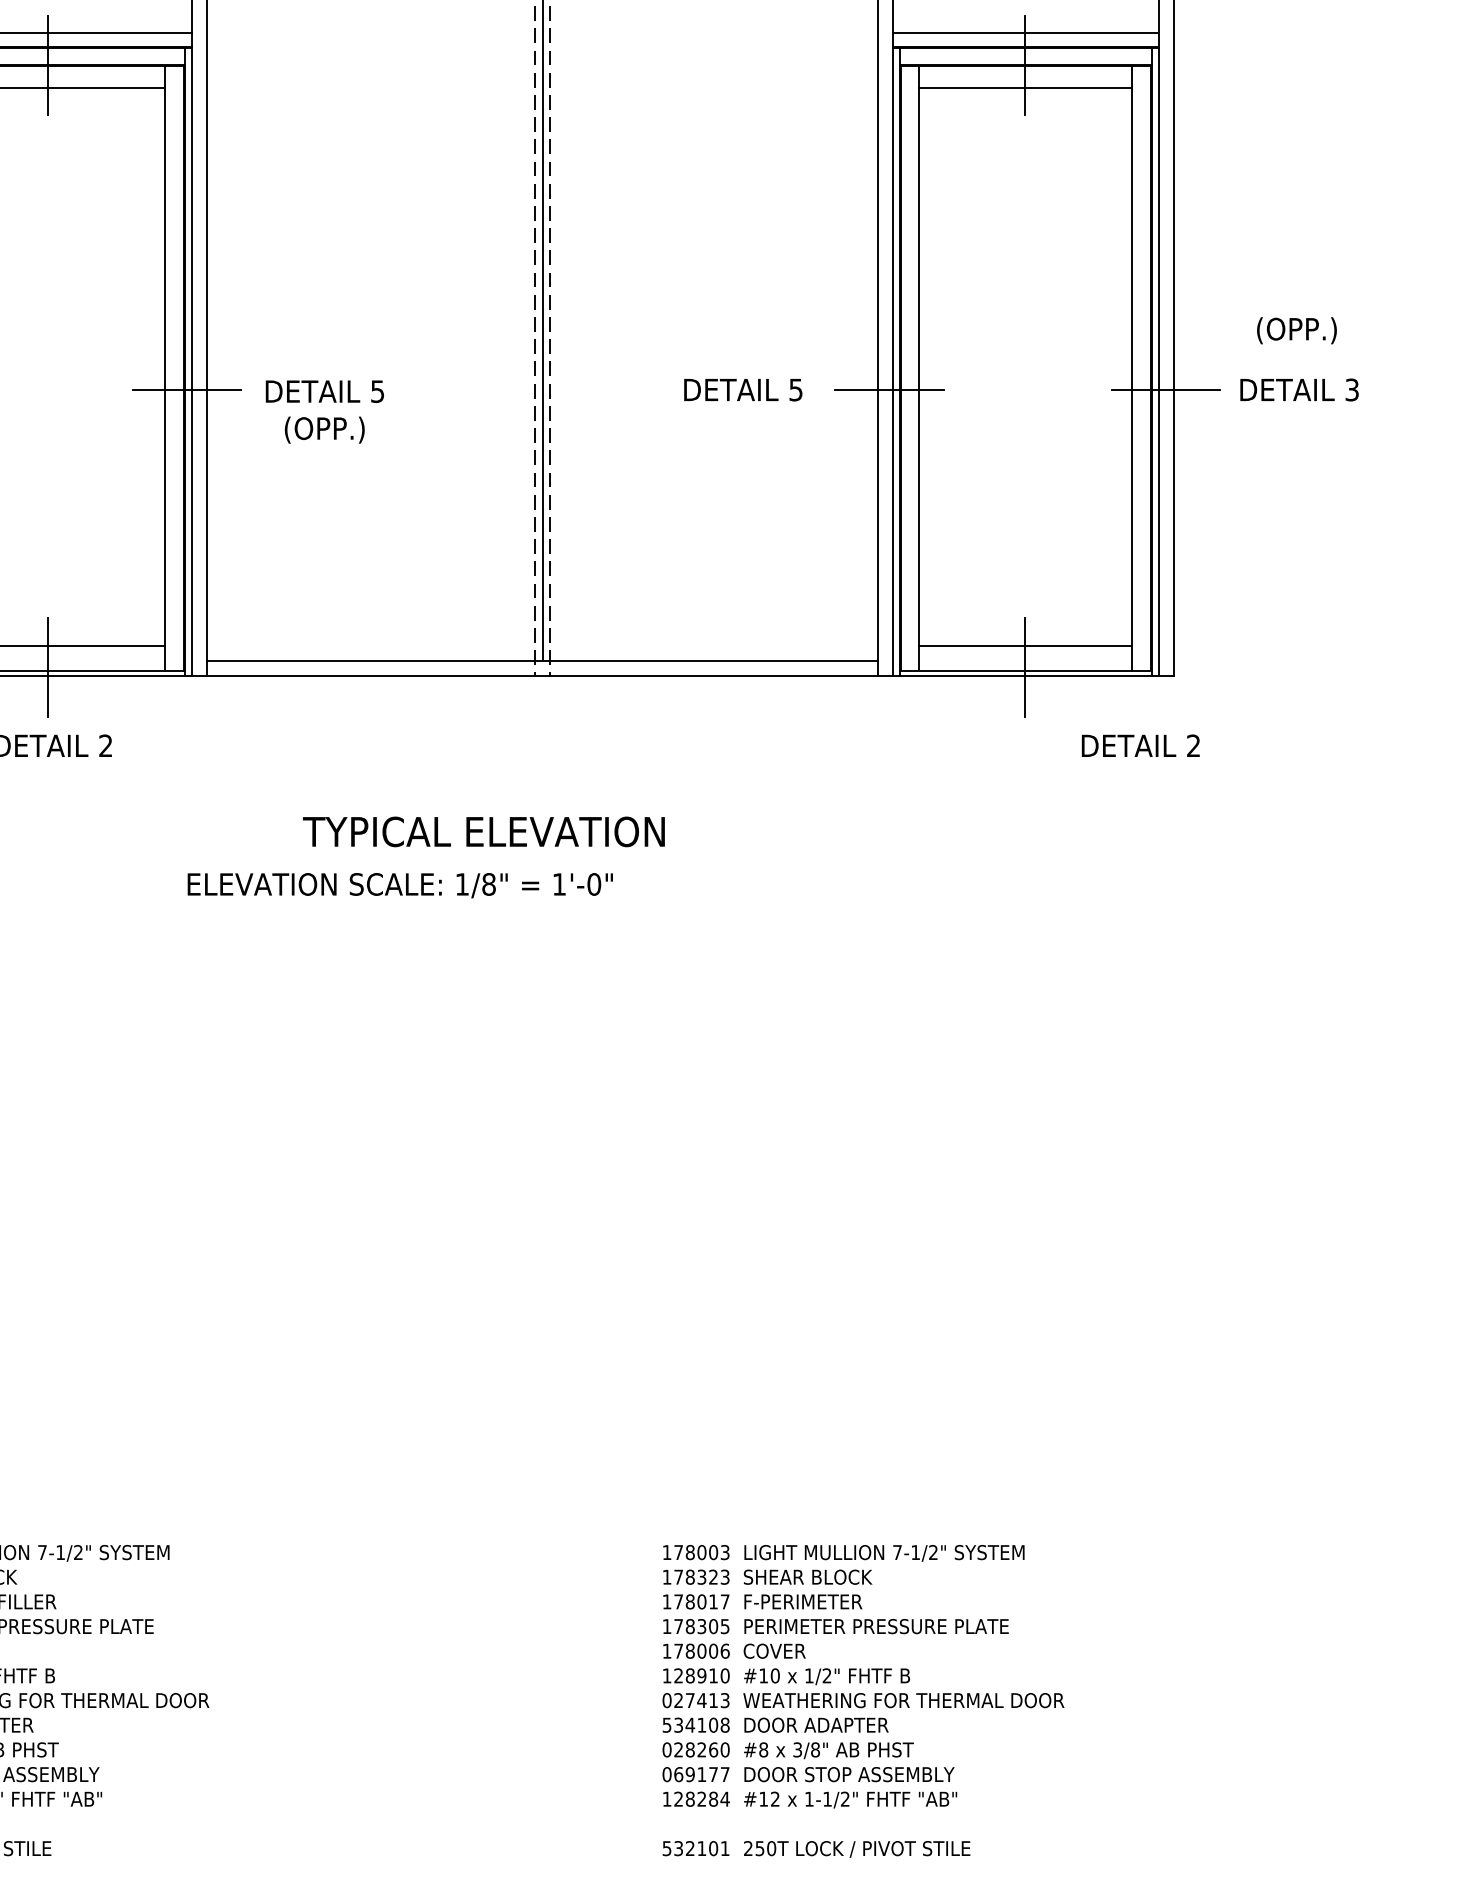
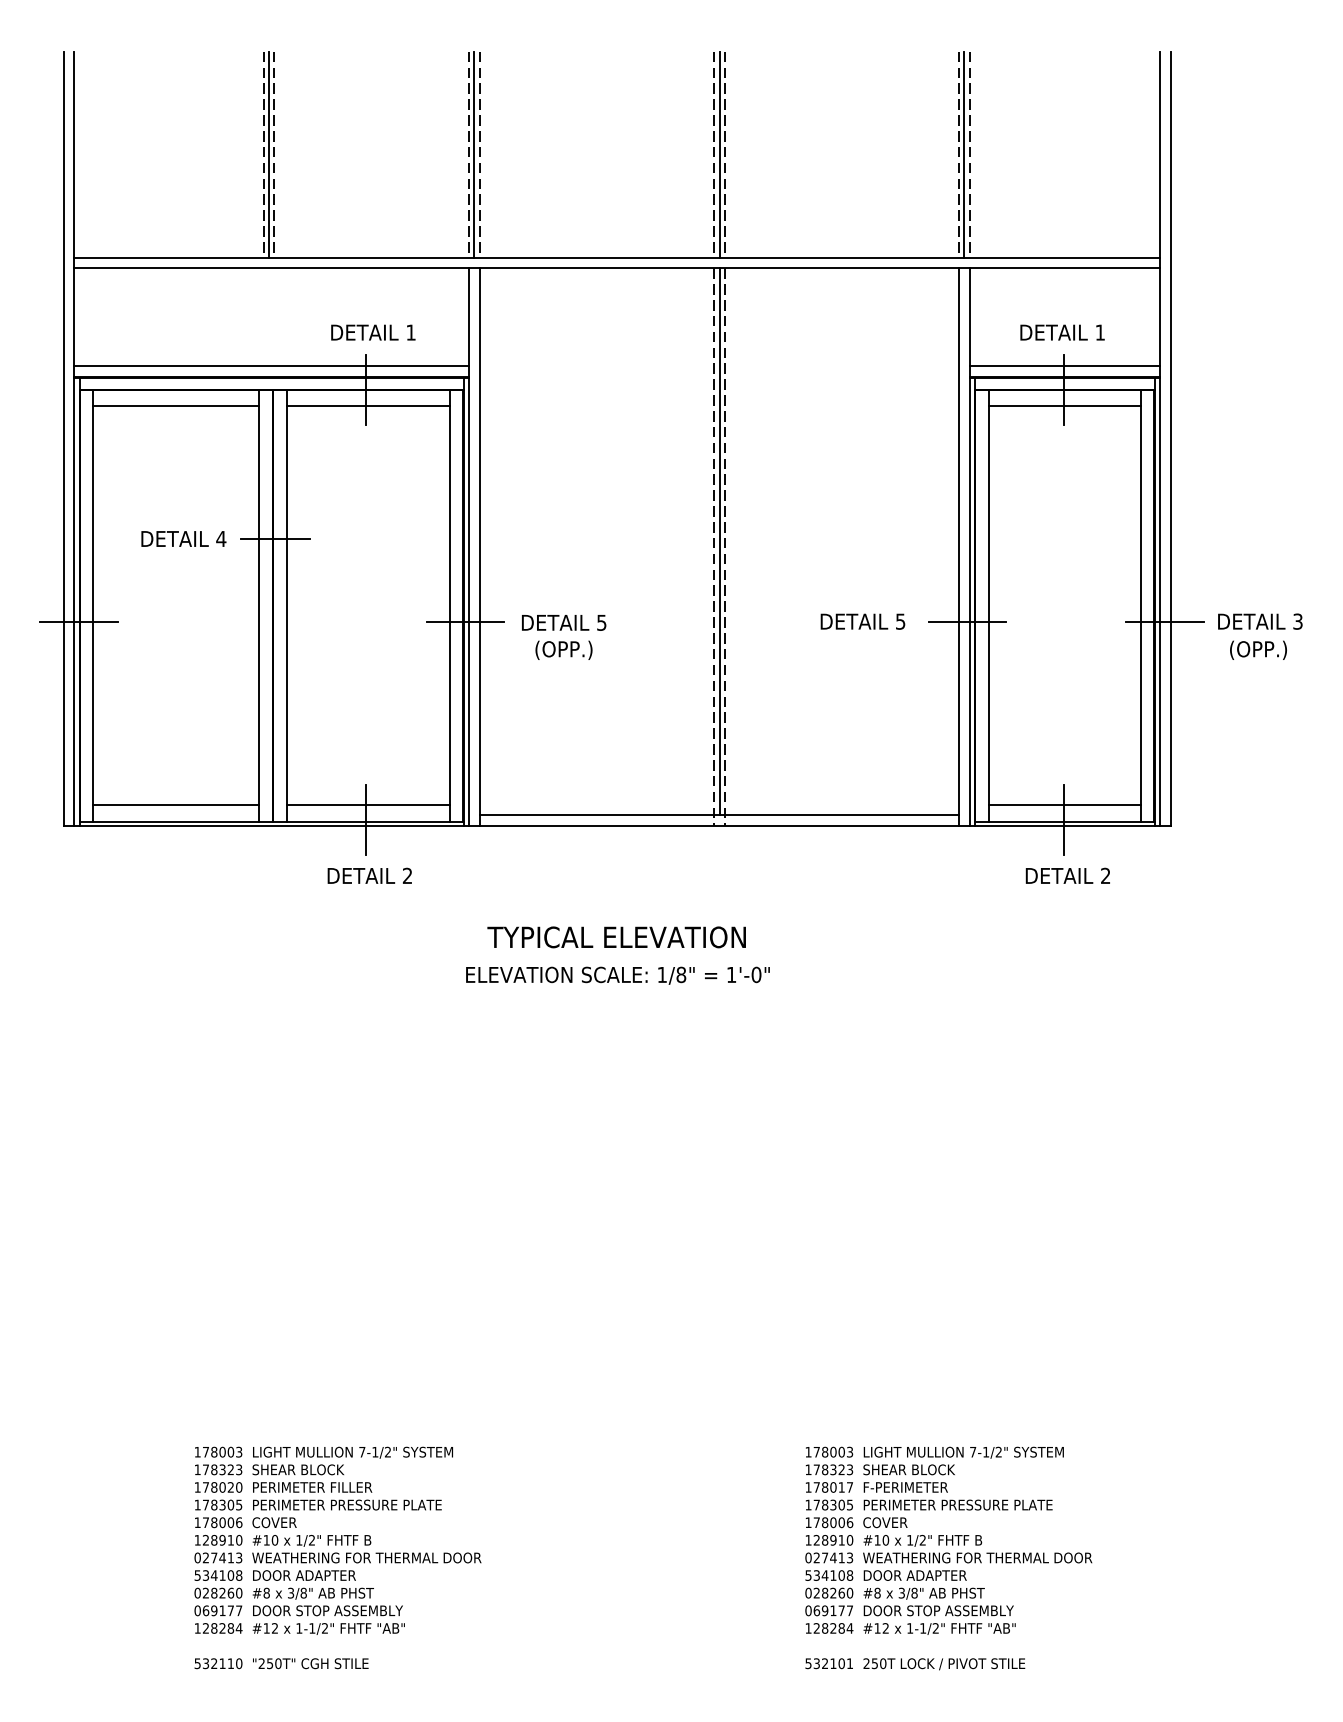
text: (1296, 329) -> (1258, 649), moved
text: (1140, 745) -> (1067, 875), moved
text: (483, 832) -> (616, 937), moved

